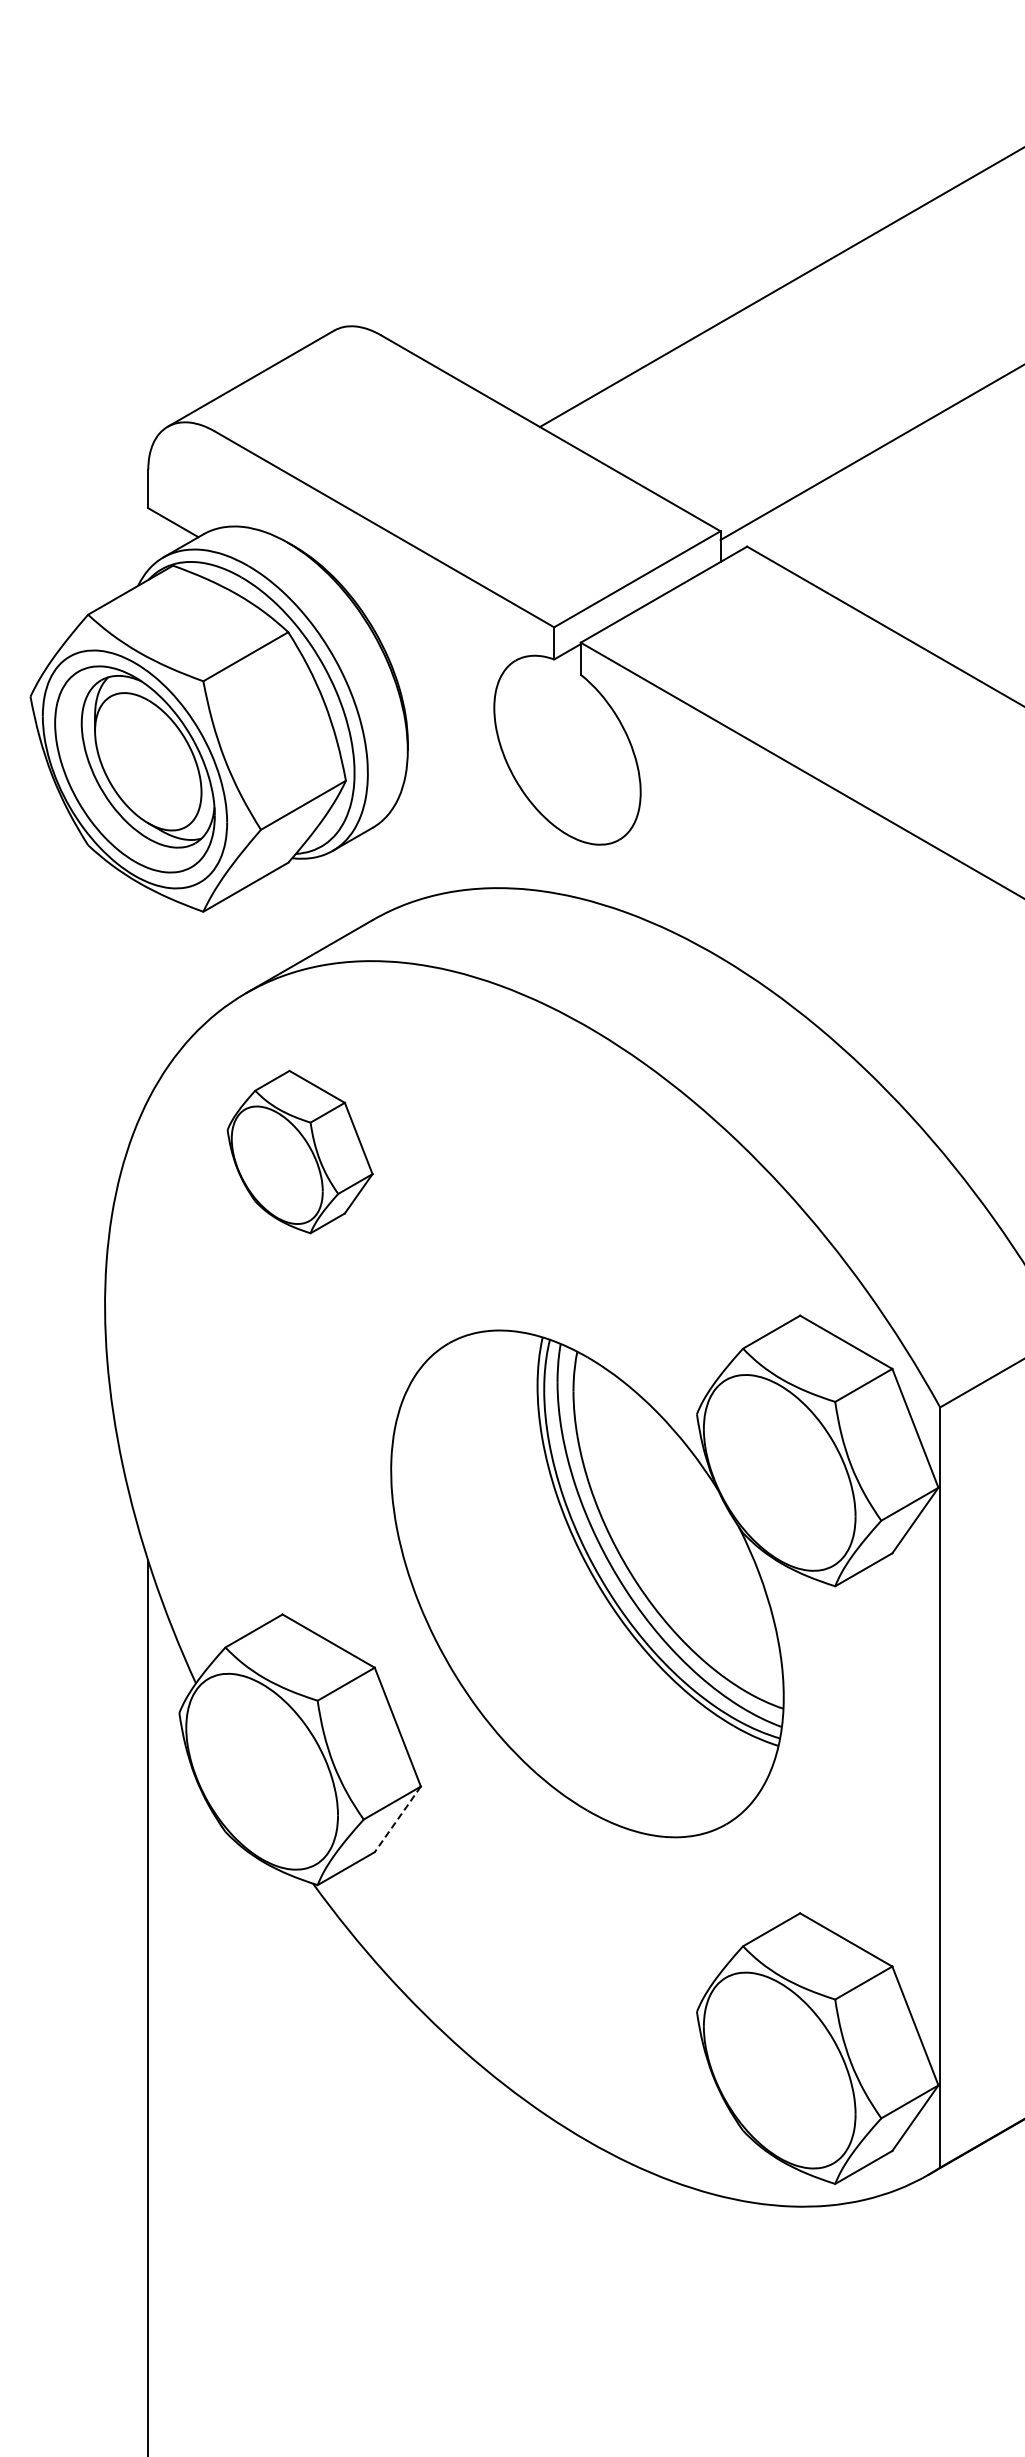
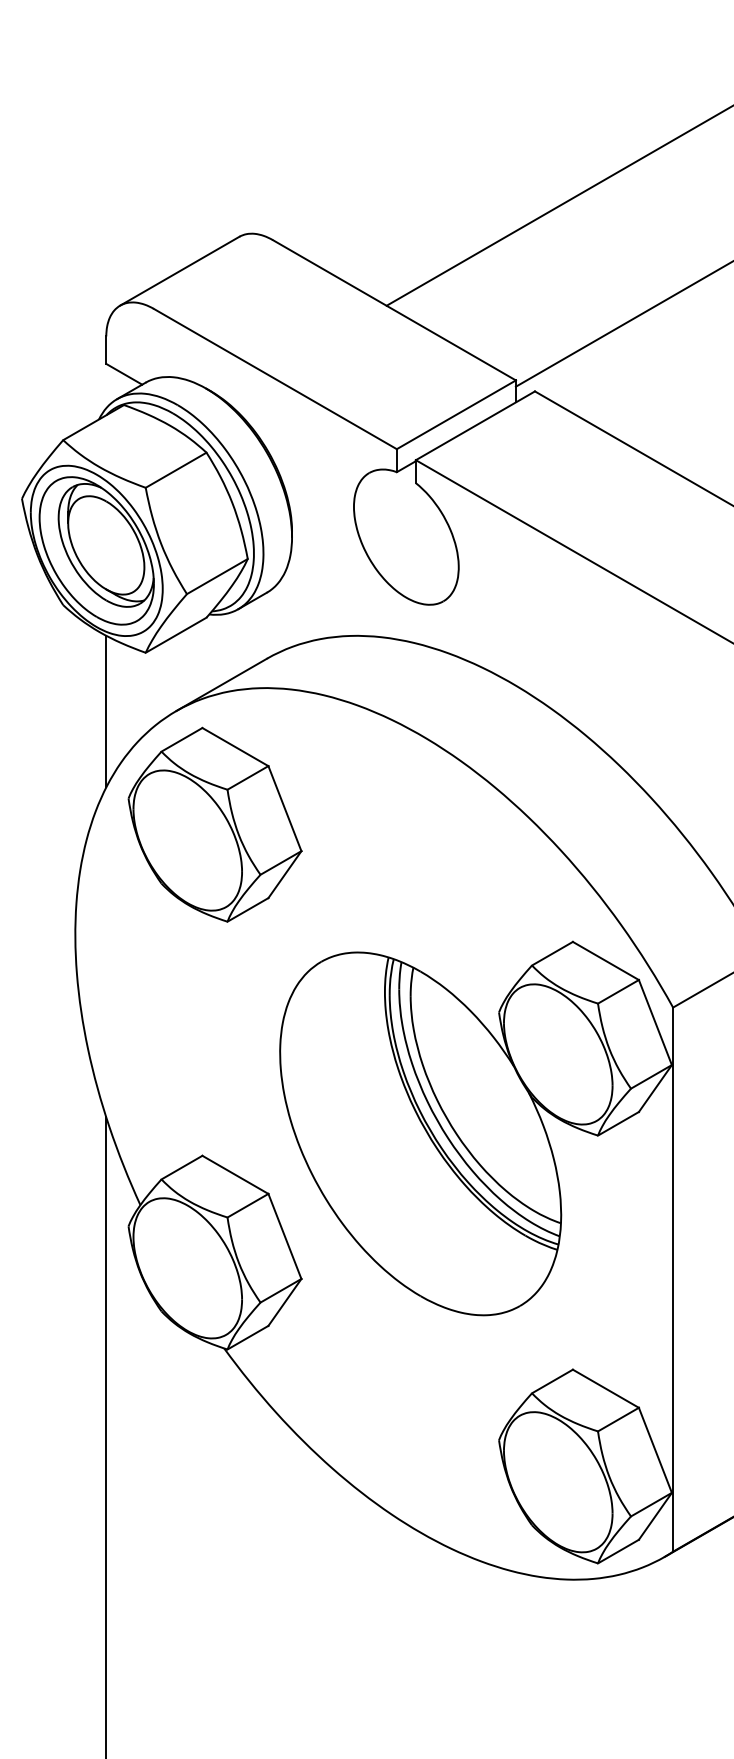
line: (148, 993) -> (106, 711), added
part: (299, 1151) -> (214, 824), size x1.67
line: (397, 1819) -> (284, 1302), dashed -> solid

